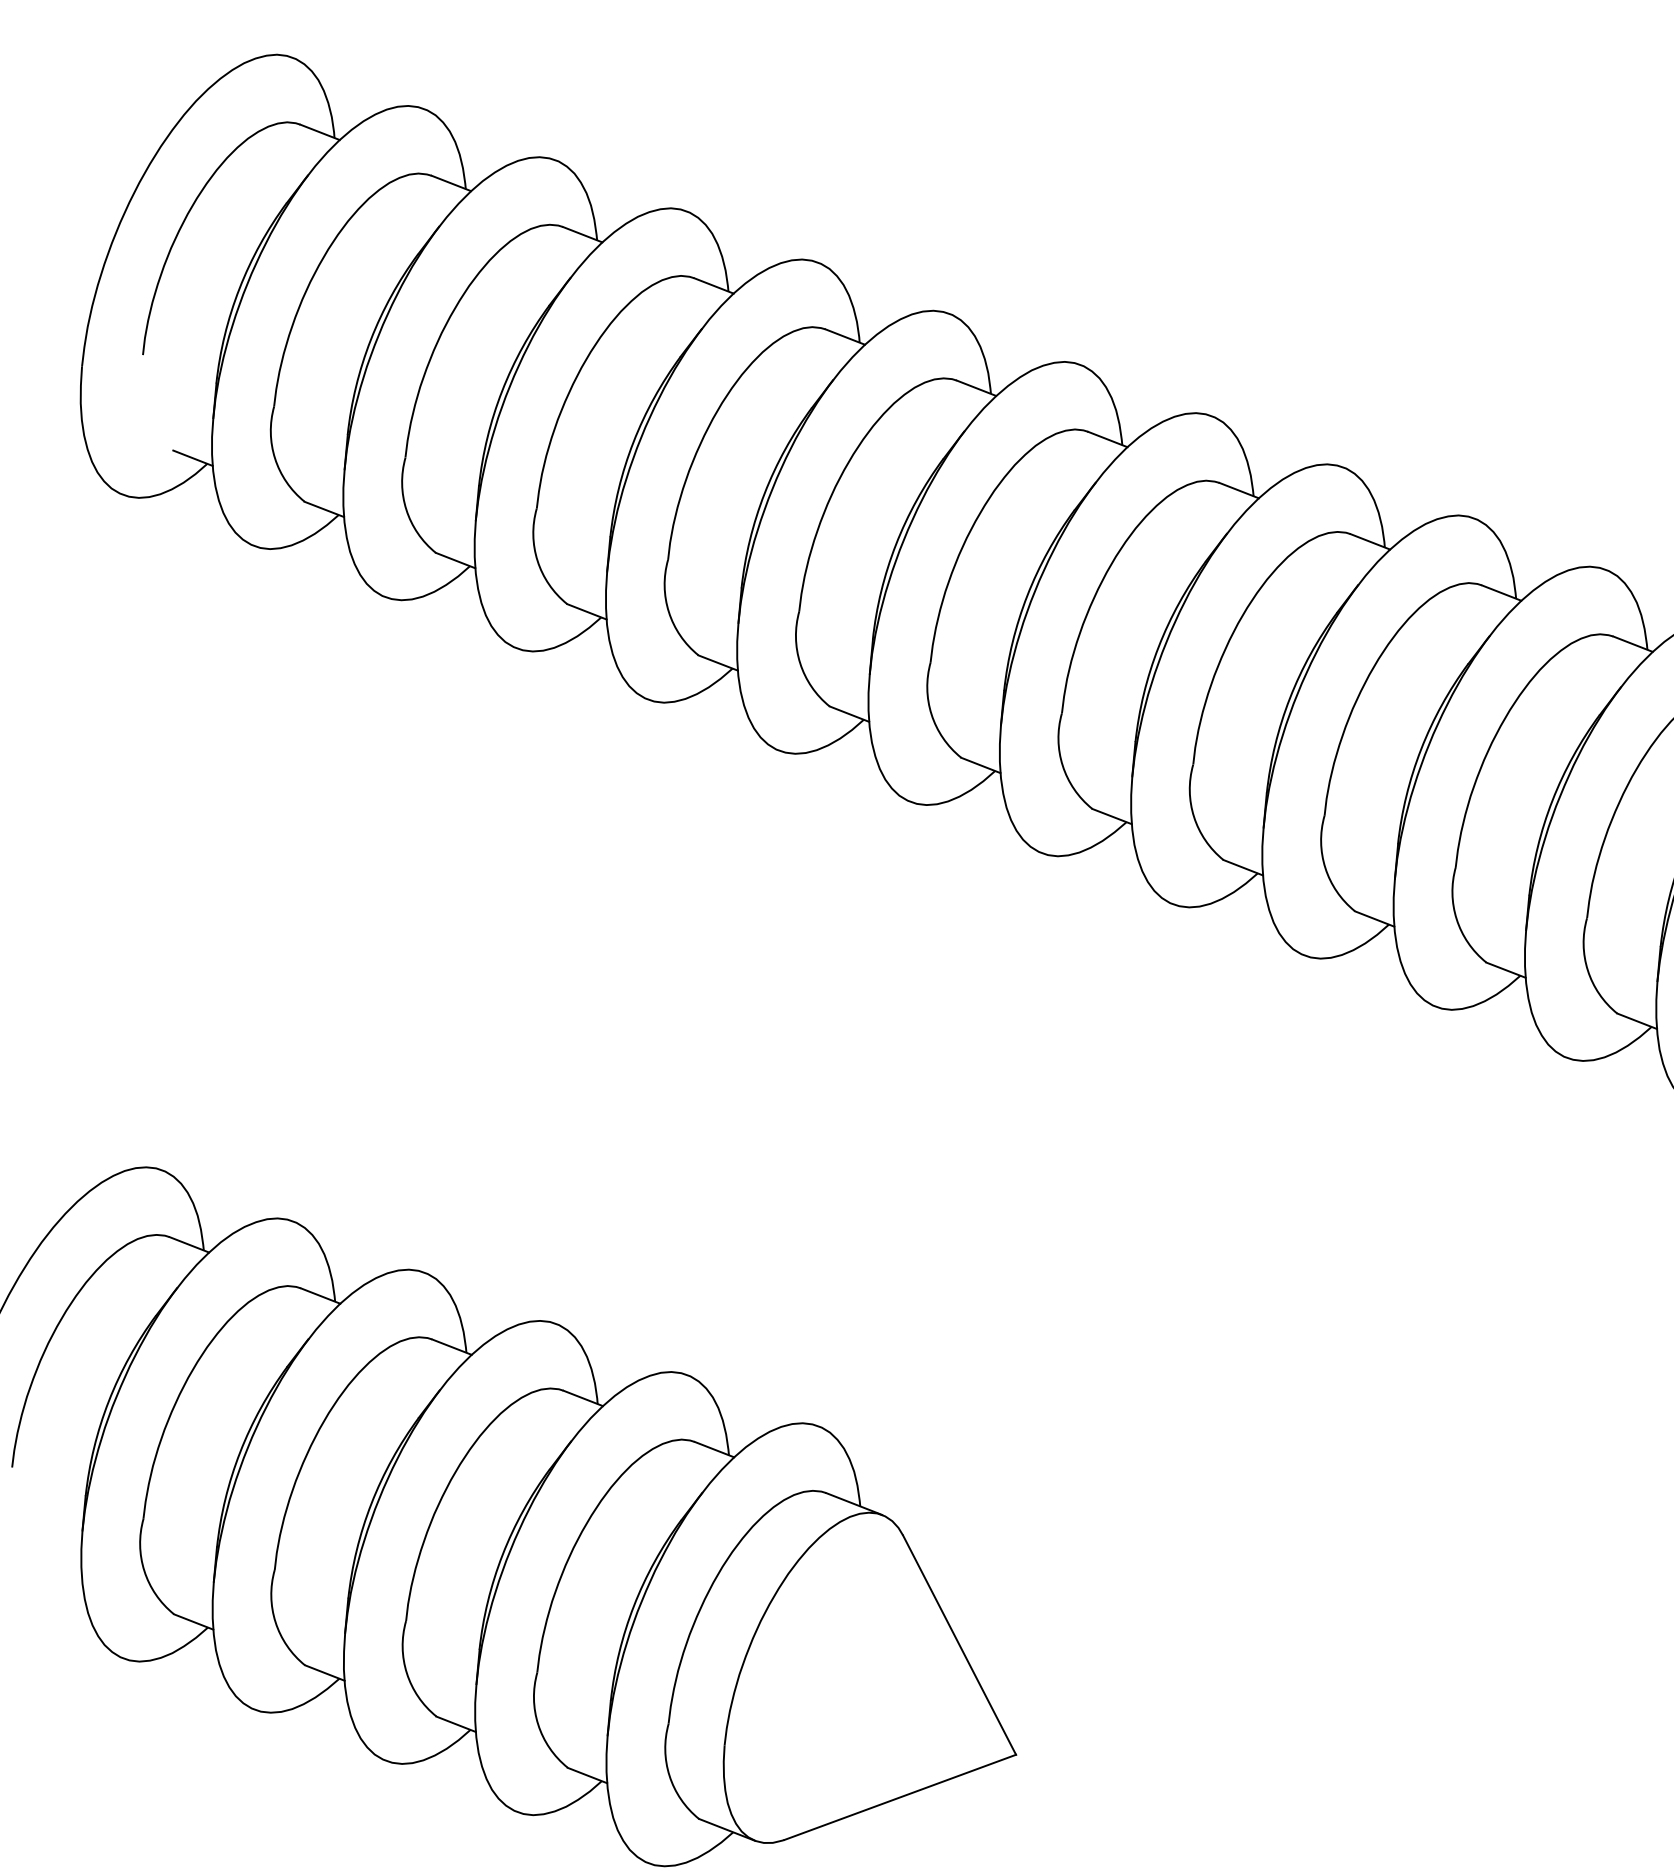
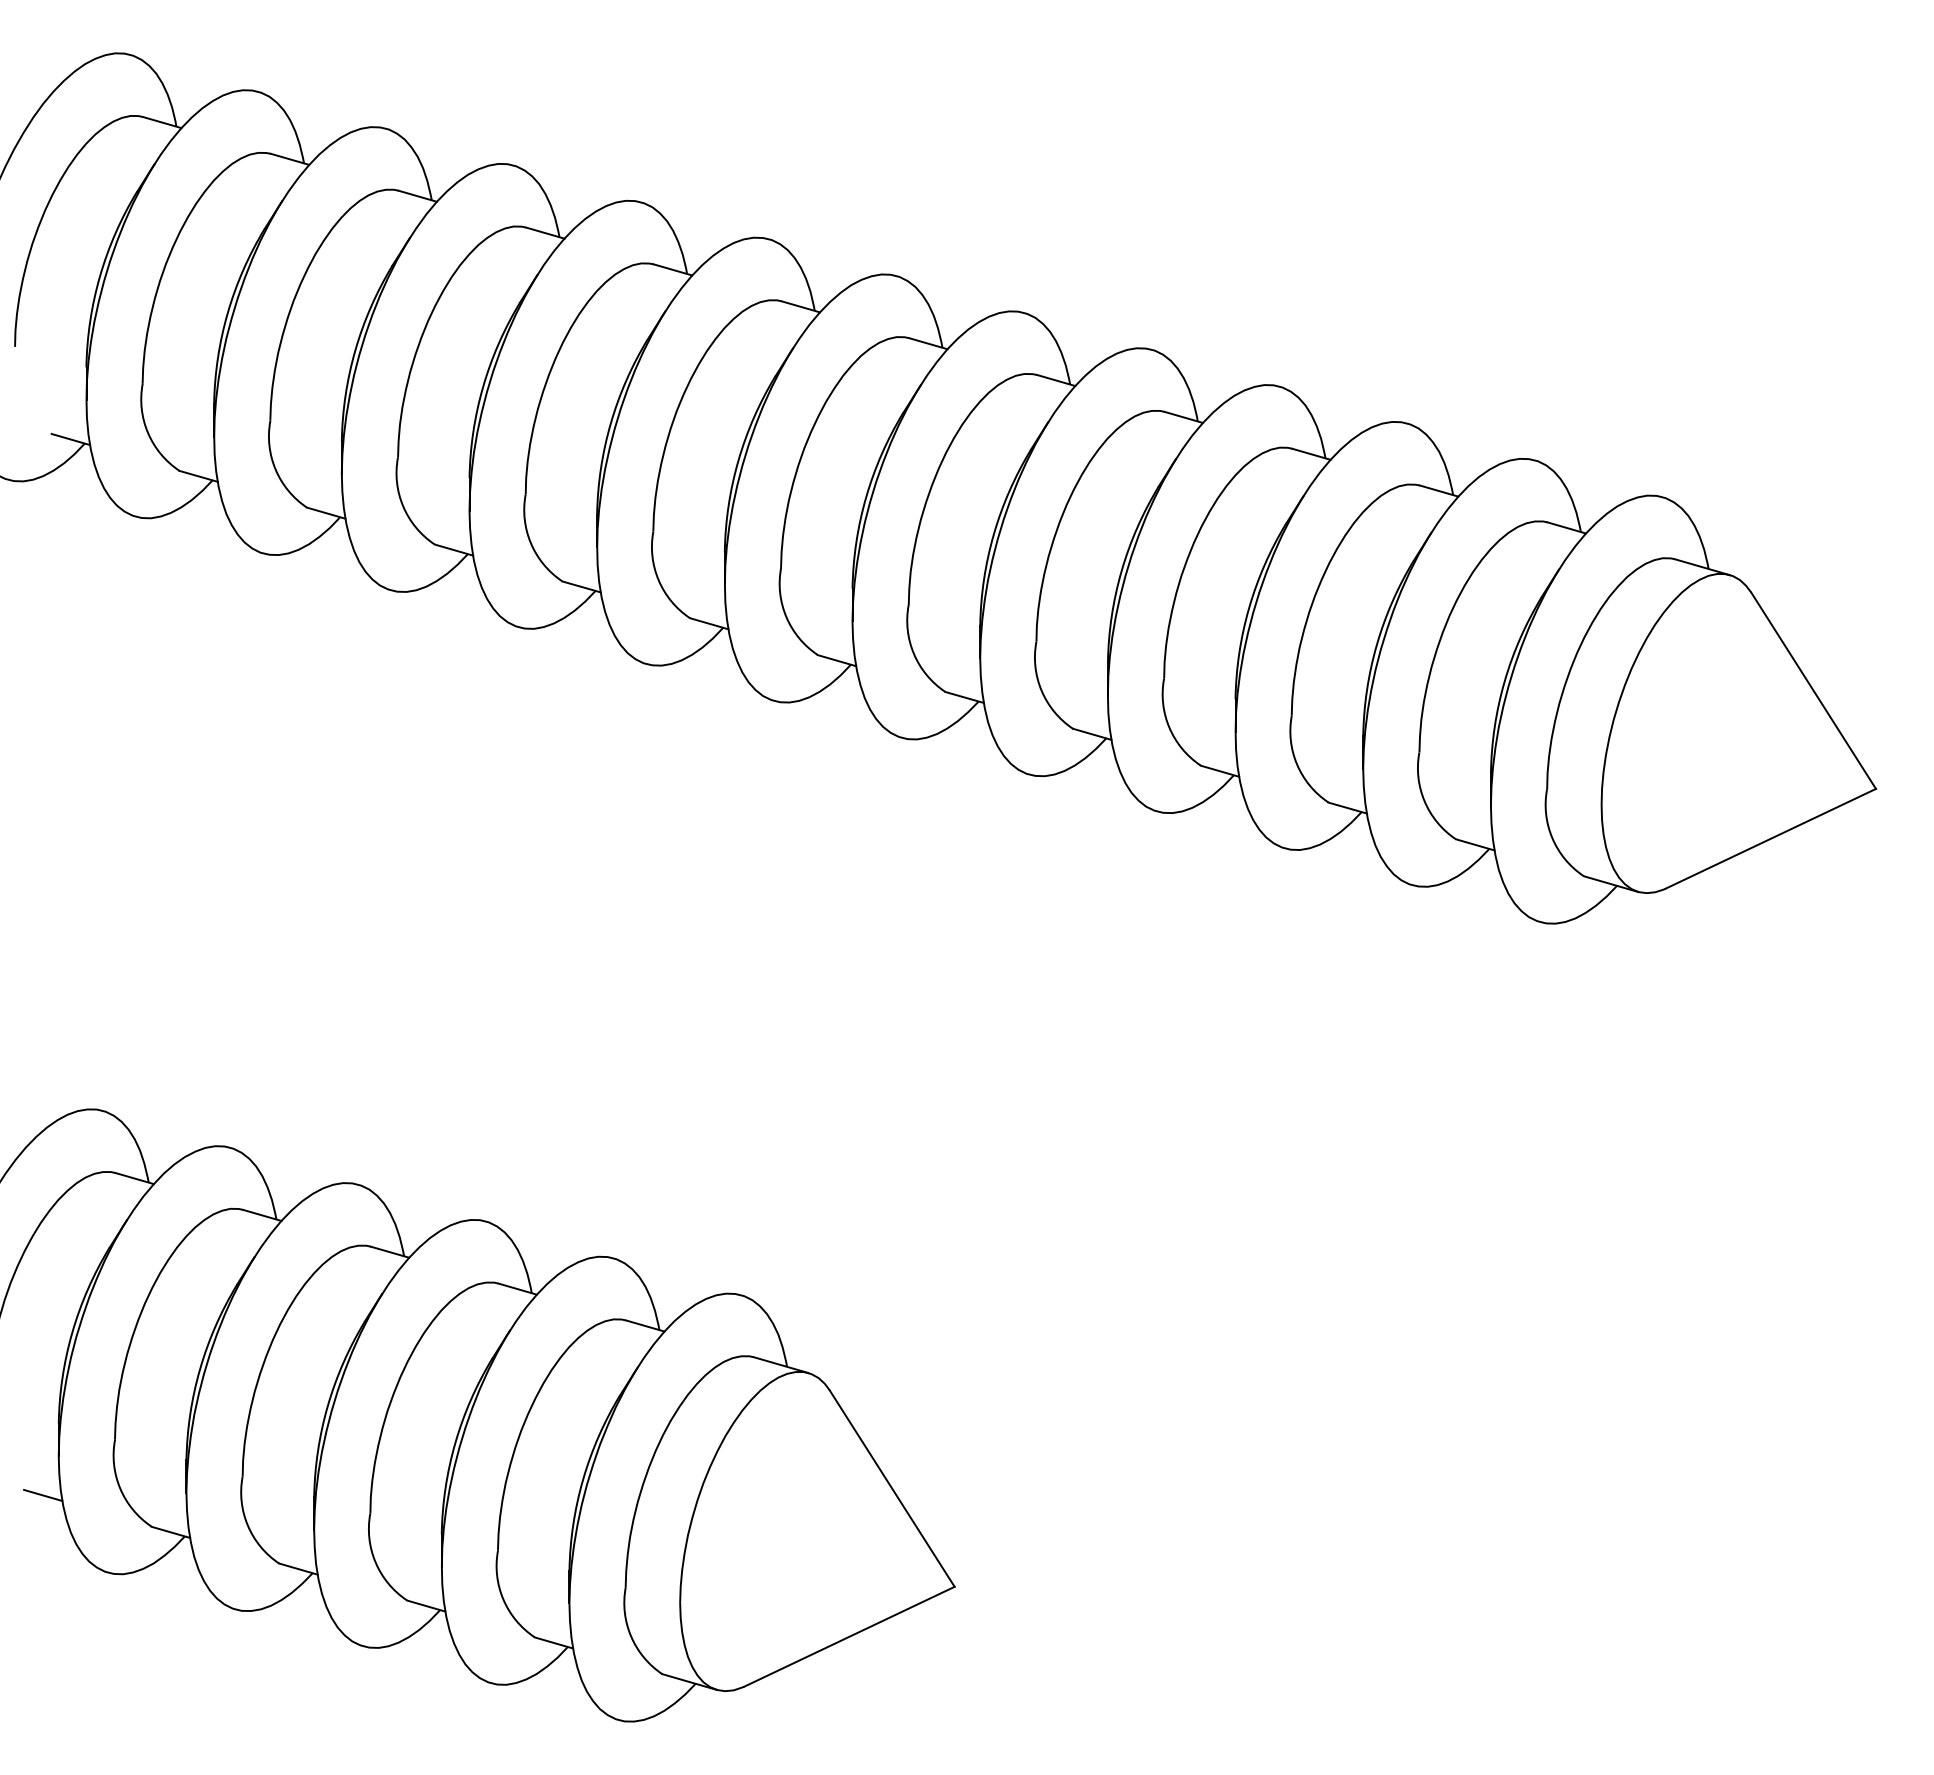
line: (62, 1570) -> (43, 1495), added

